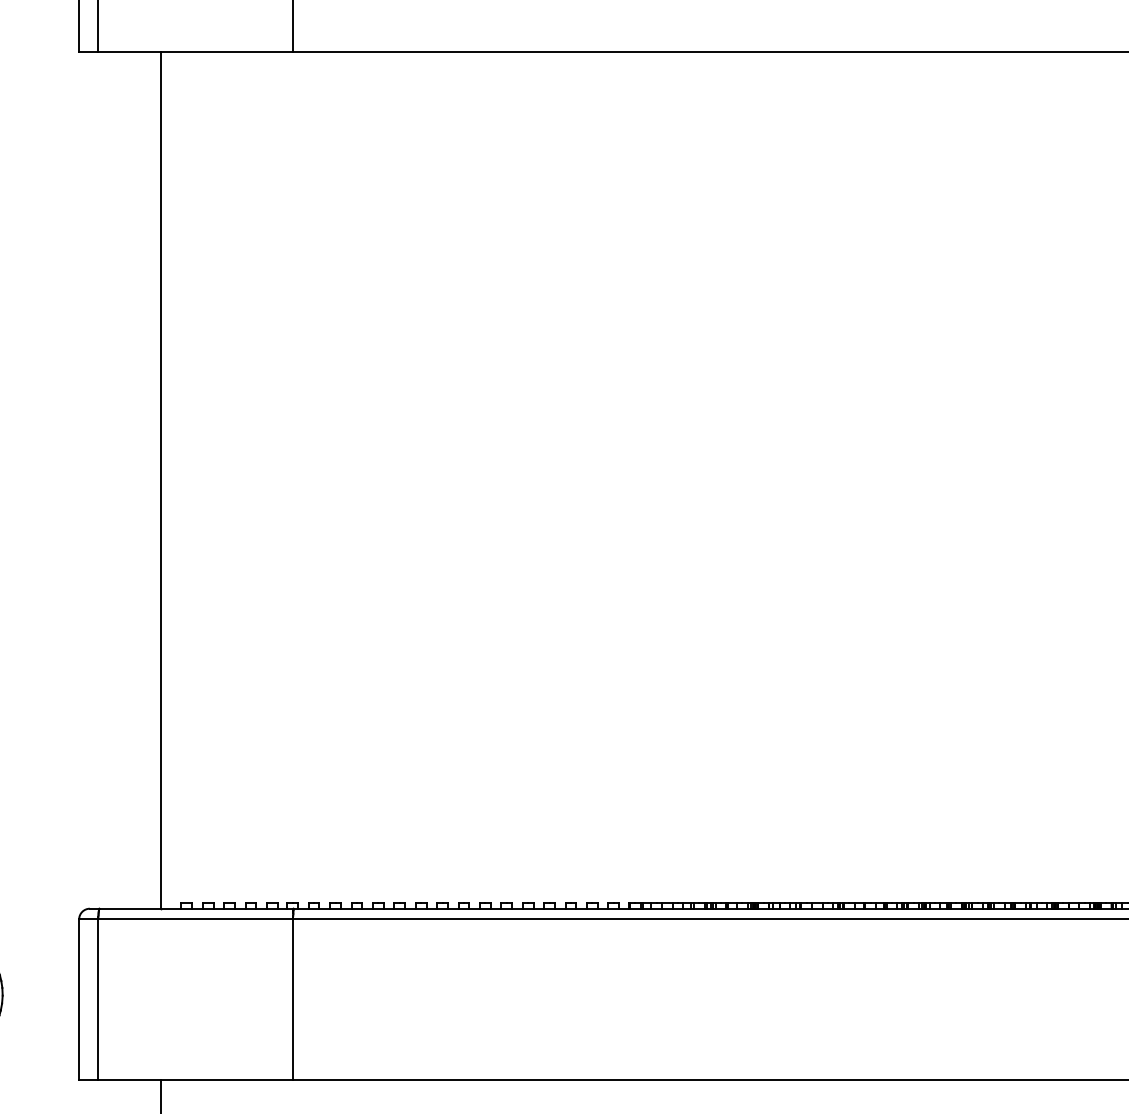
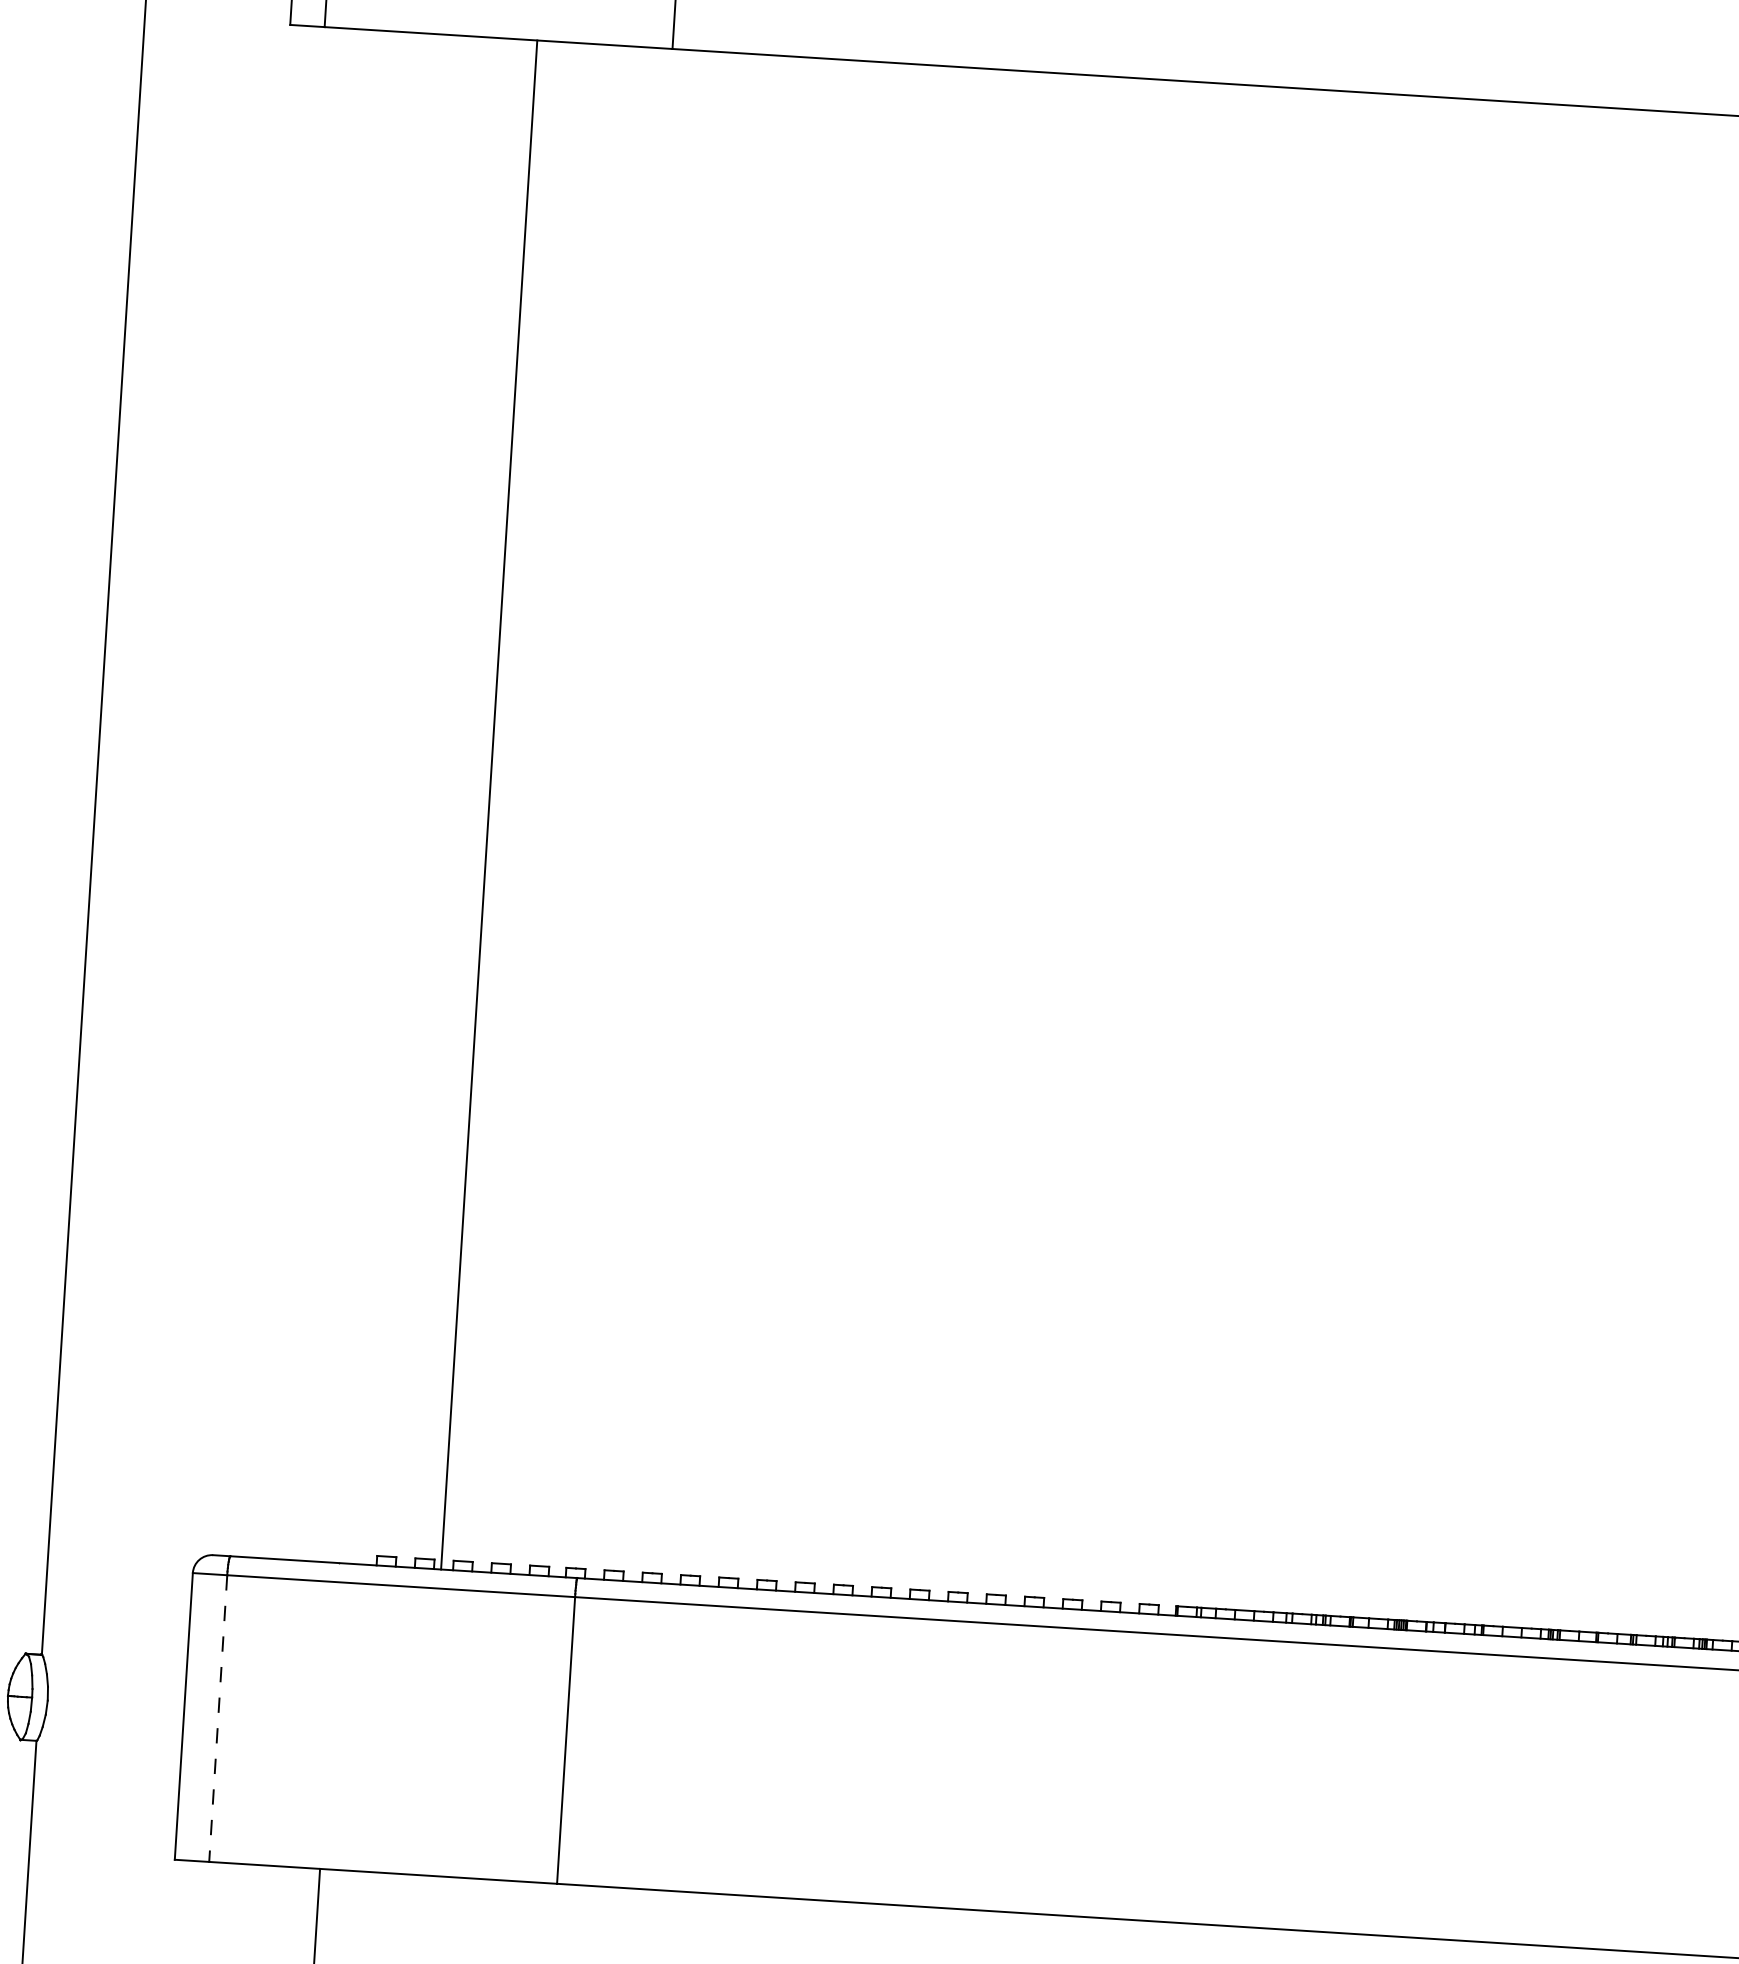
line: (160, 480) -> (489, 804), moved
line: (98, 1000) -> (218, 1720), solid -> dashed

